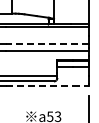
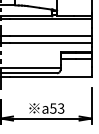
line: (47, 44) -> (50, 36), dashed -> solid
line: (48, 85) -> (51, 77), dashed -> solid

